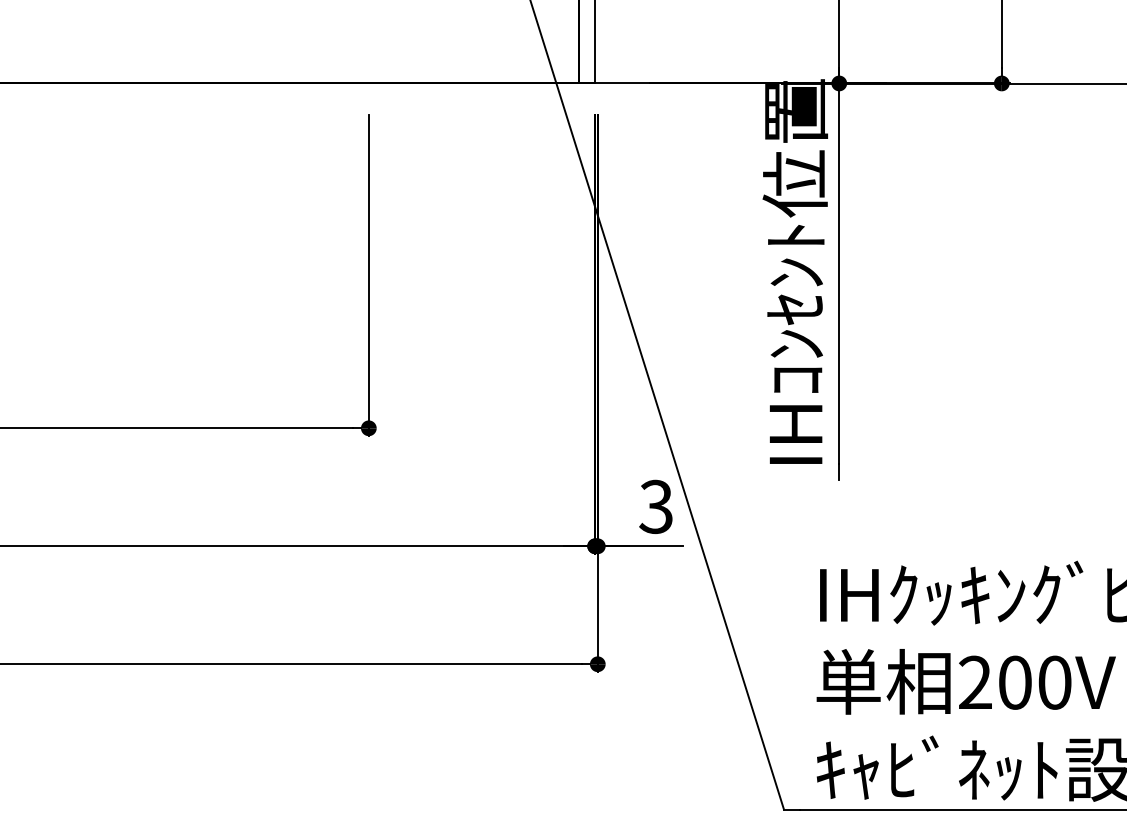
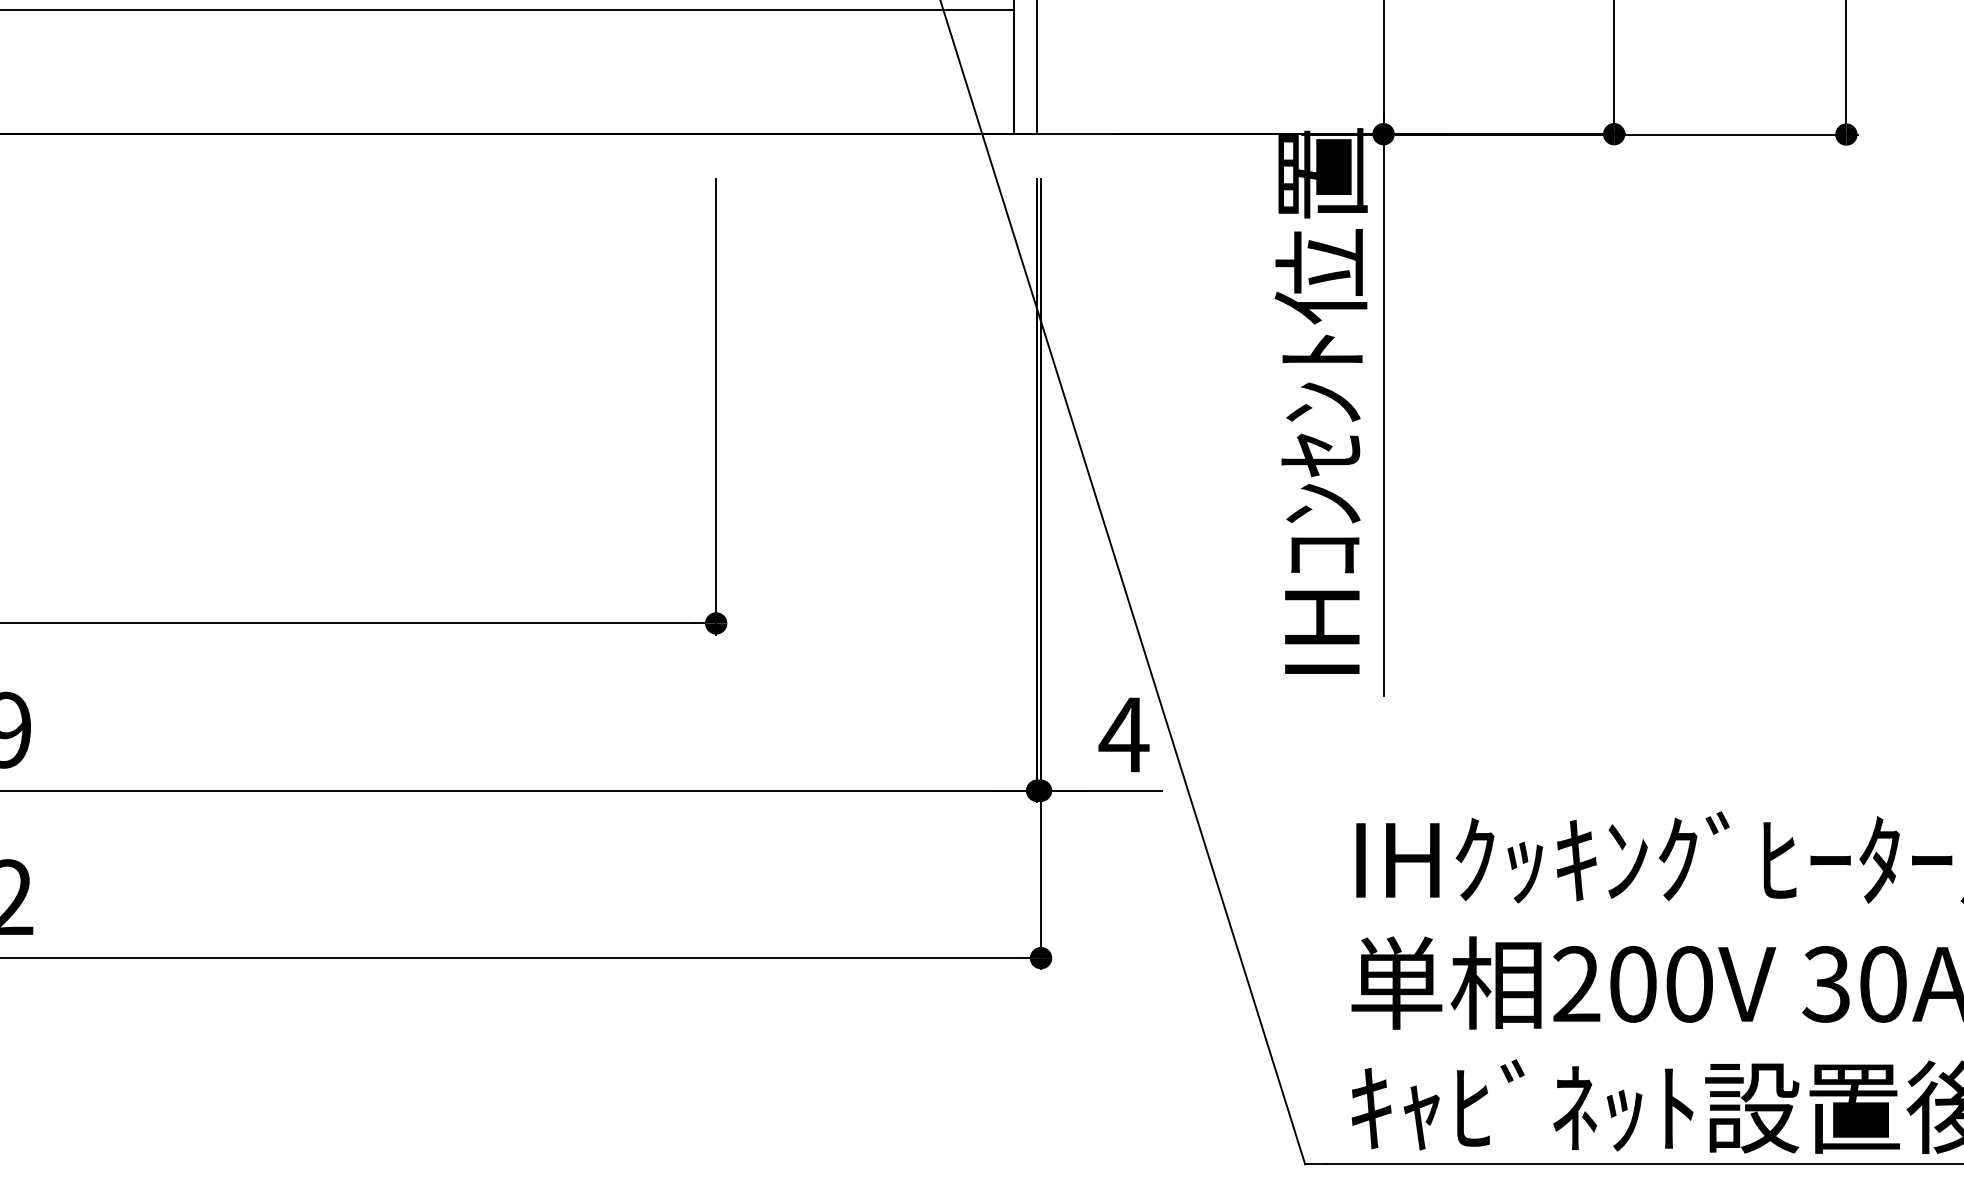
text: (655, 506) -> (1123, 734), 3 -> 4

